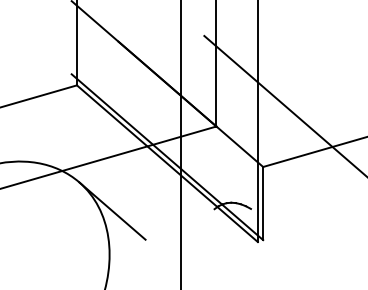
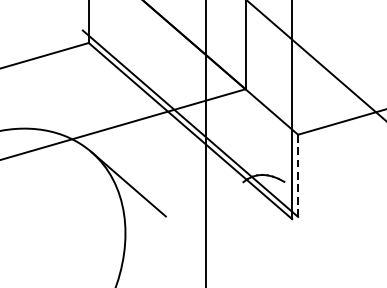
line: (263, 203) -> (298, 175), solid -> dashed

